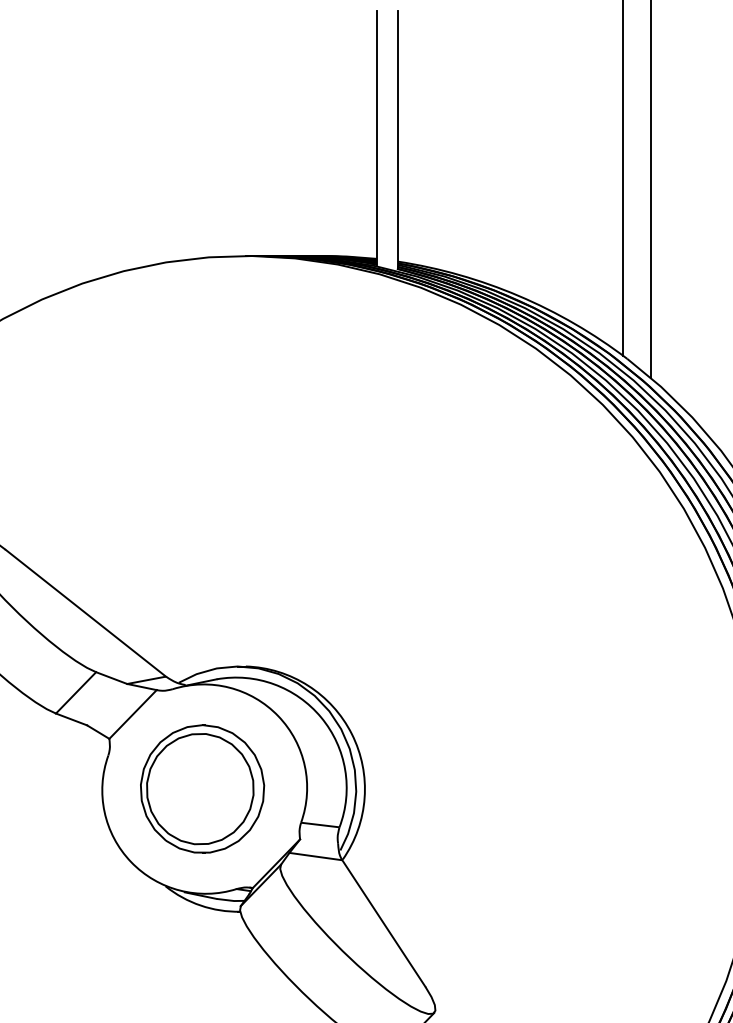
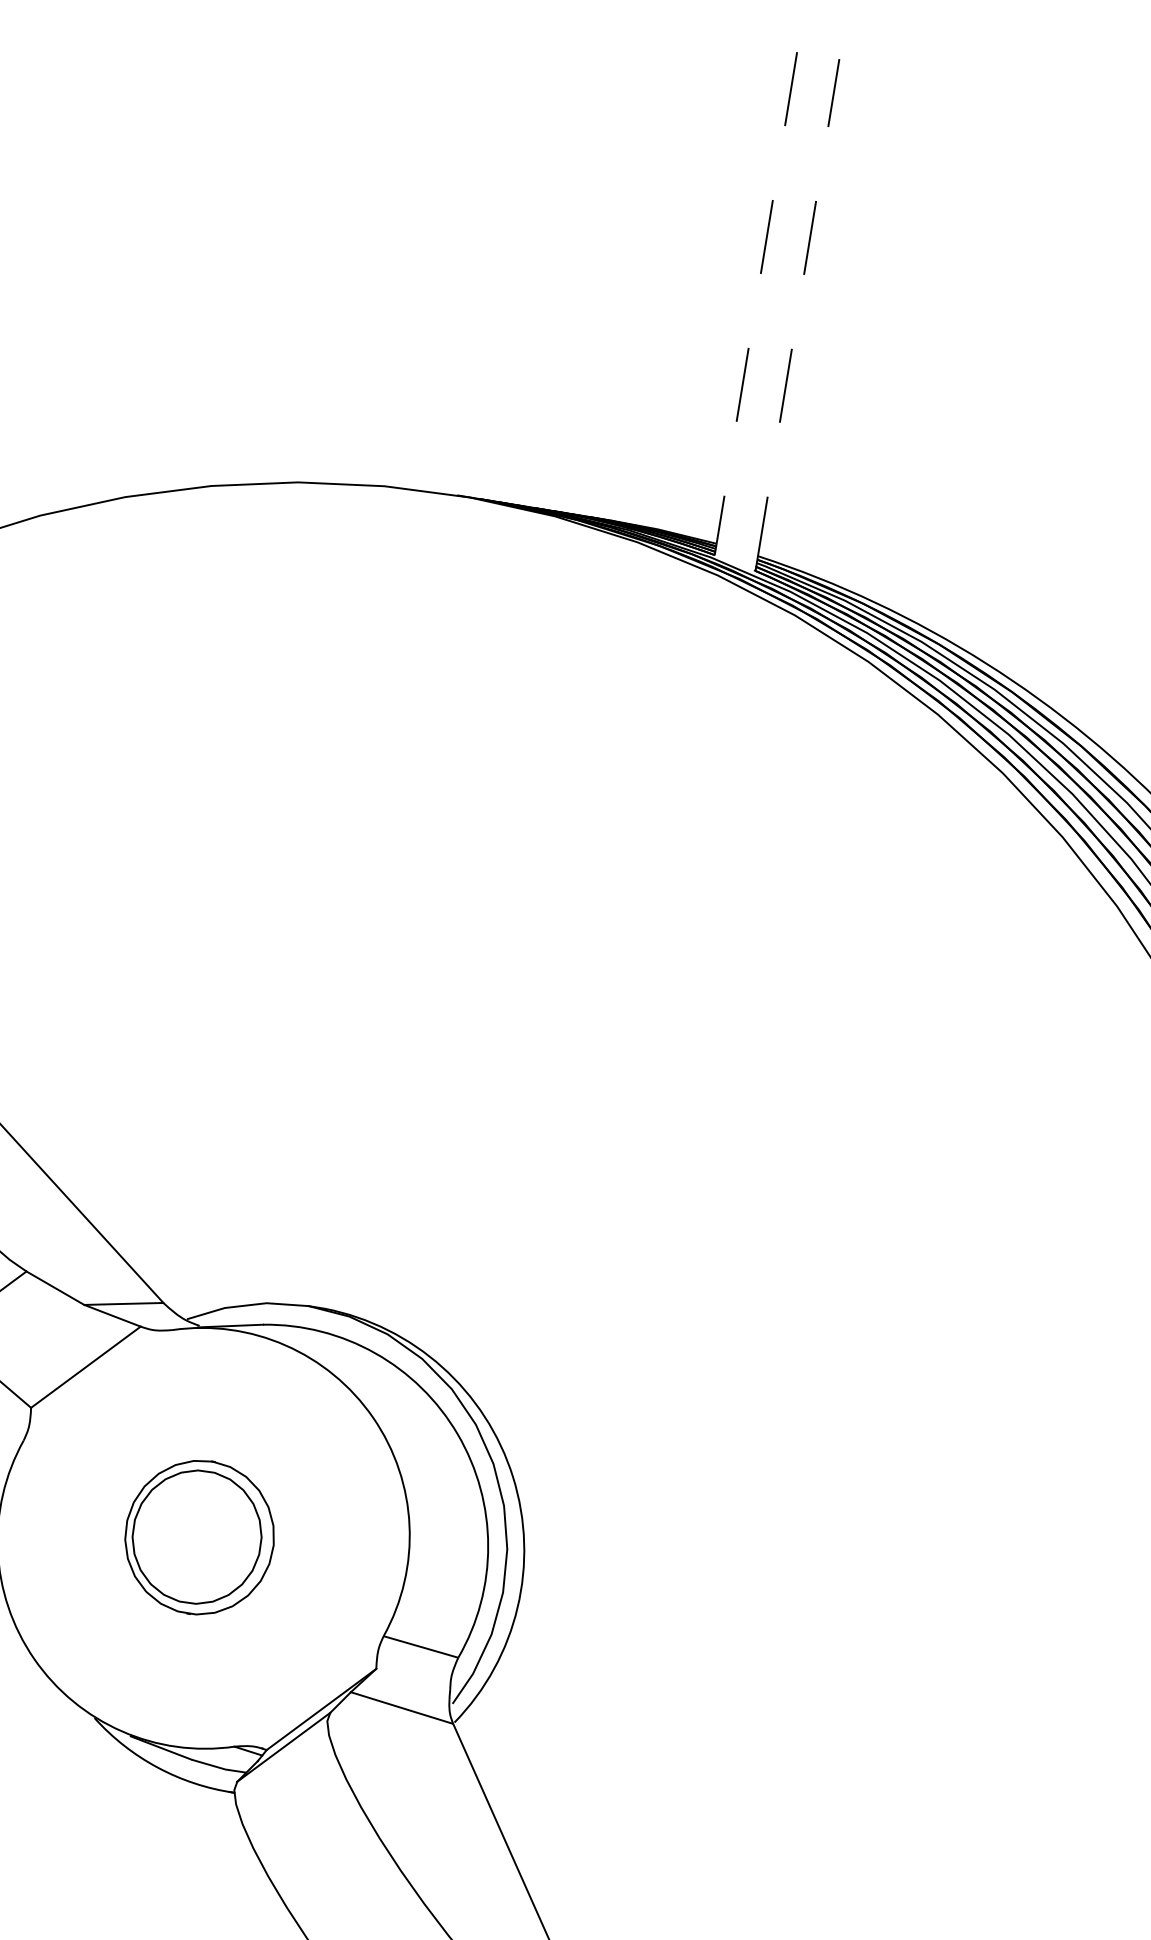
line: (376, 138) -> (755, 305), solid -> dashed
line: (398, 139) -> (798, 314), solid -> dashed
part: (202, 788) -> (199, 1536), size x0.6

